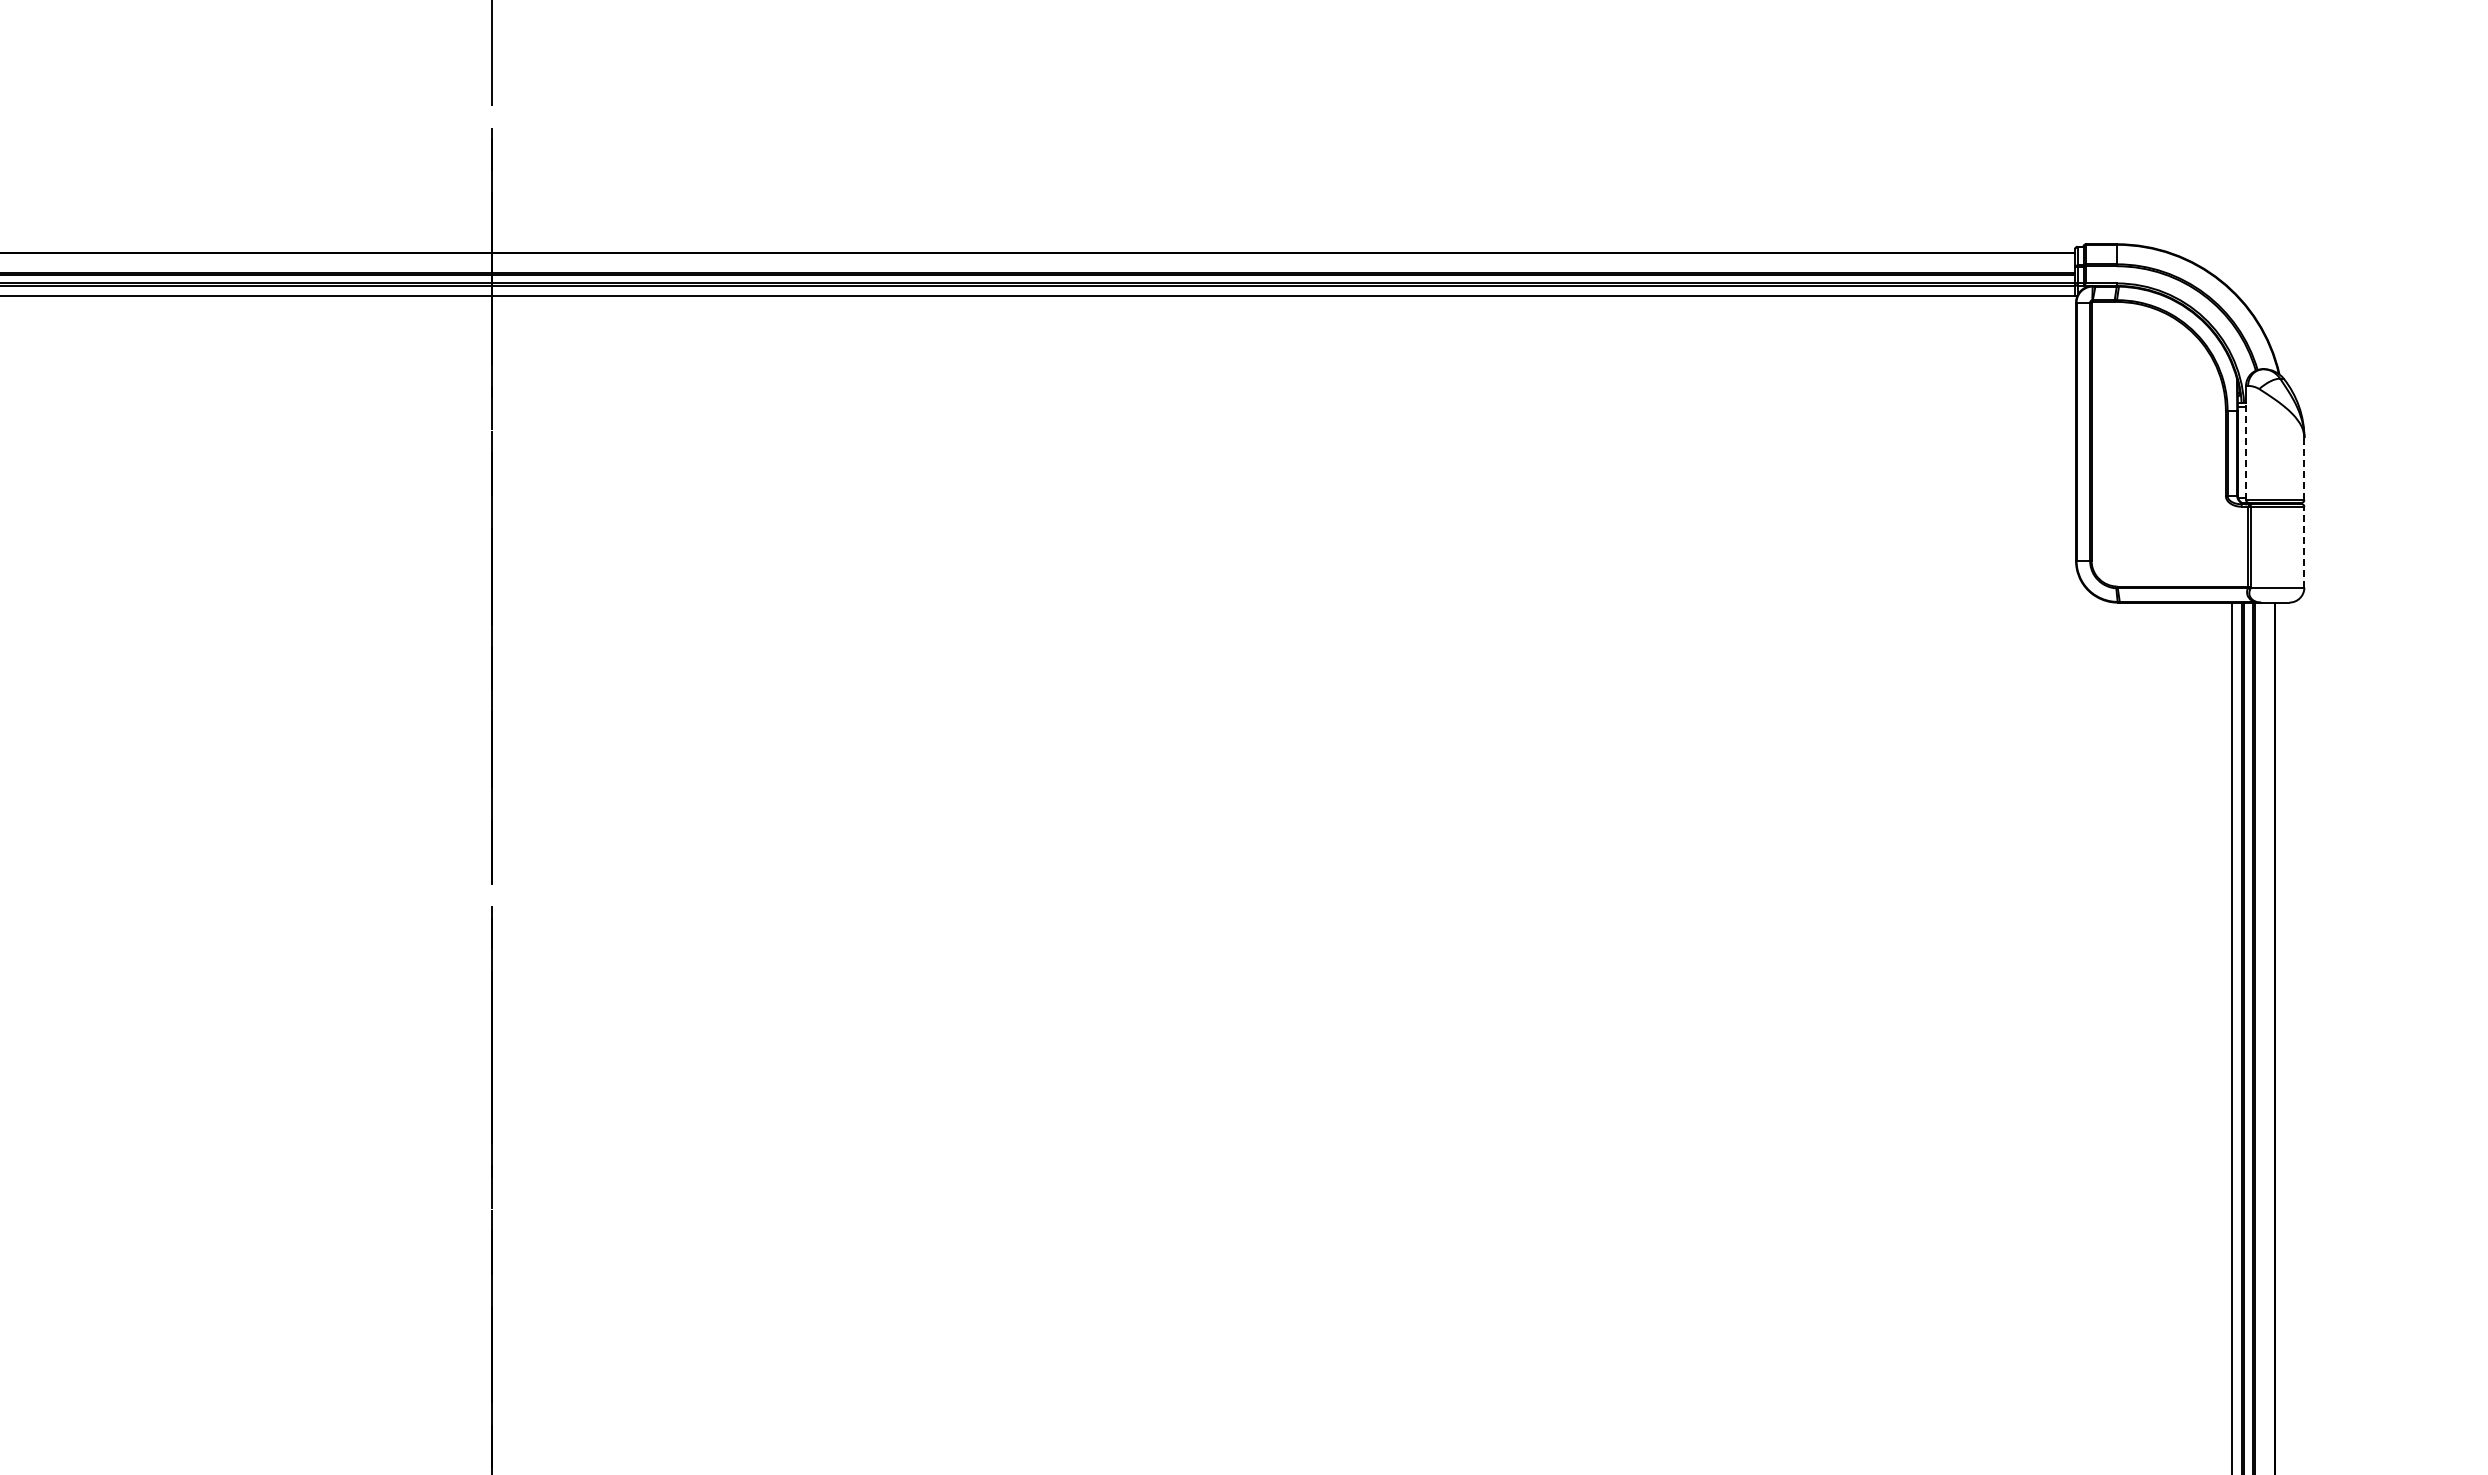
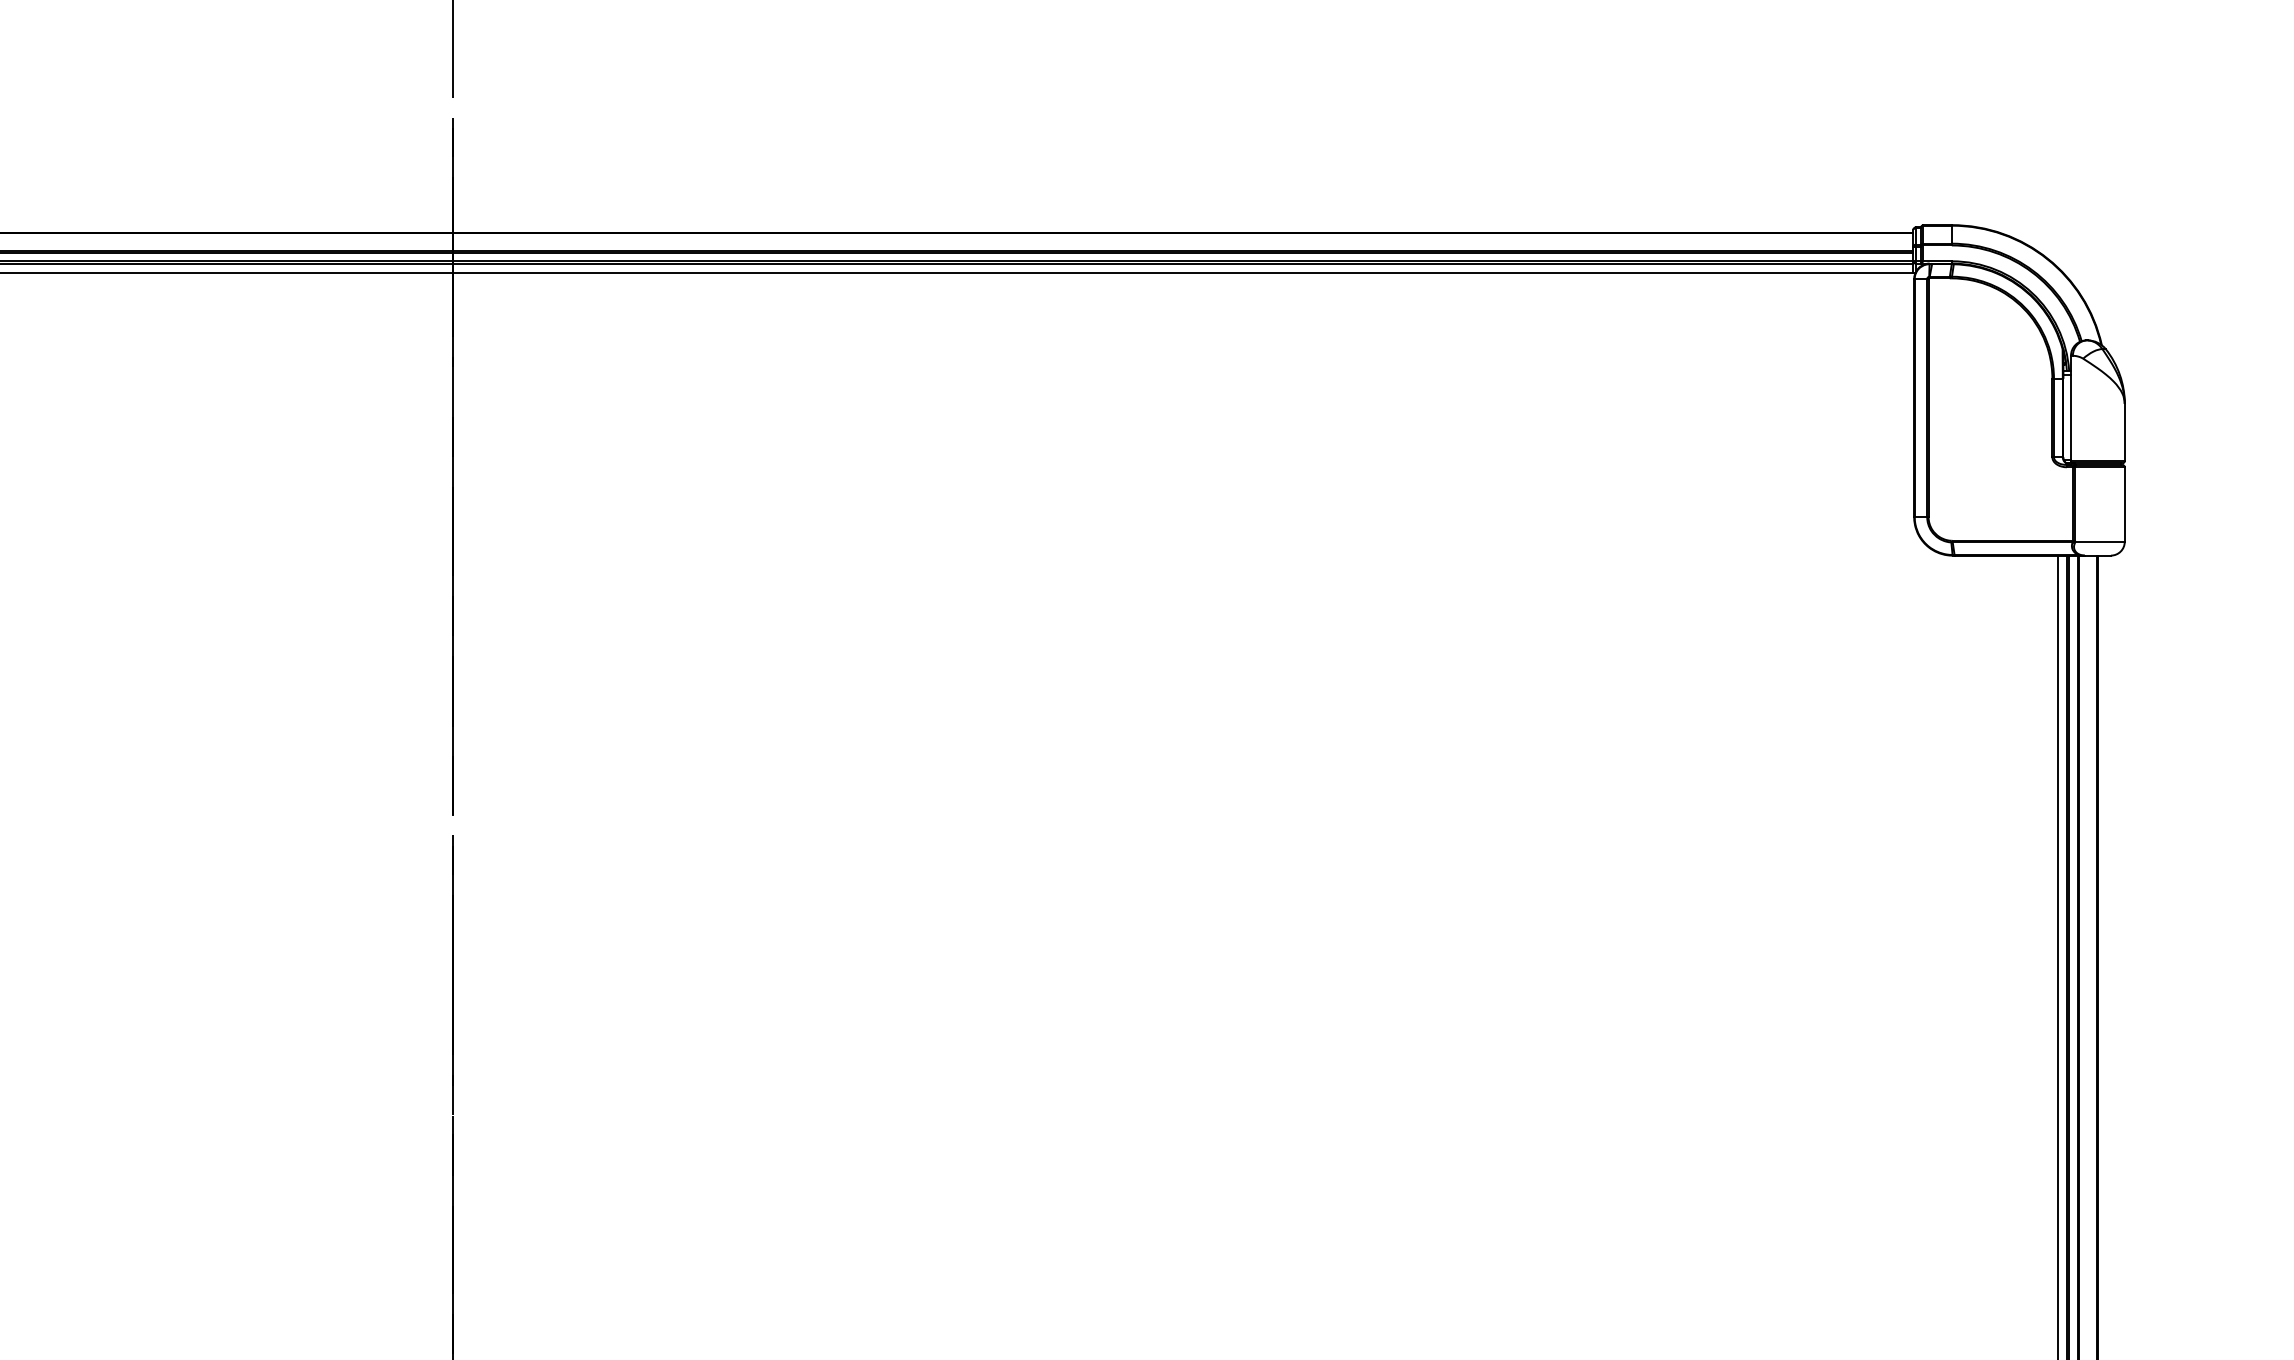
line: (2246, 451) -> (2071, 416), dashed -> solid
line: (2304, 468) -> (2124, 431), dashed -> solid
line: (2304, 546) -> (2124, 503), dashed -> solid

